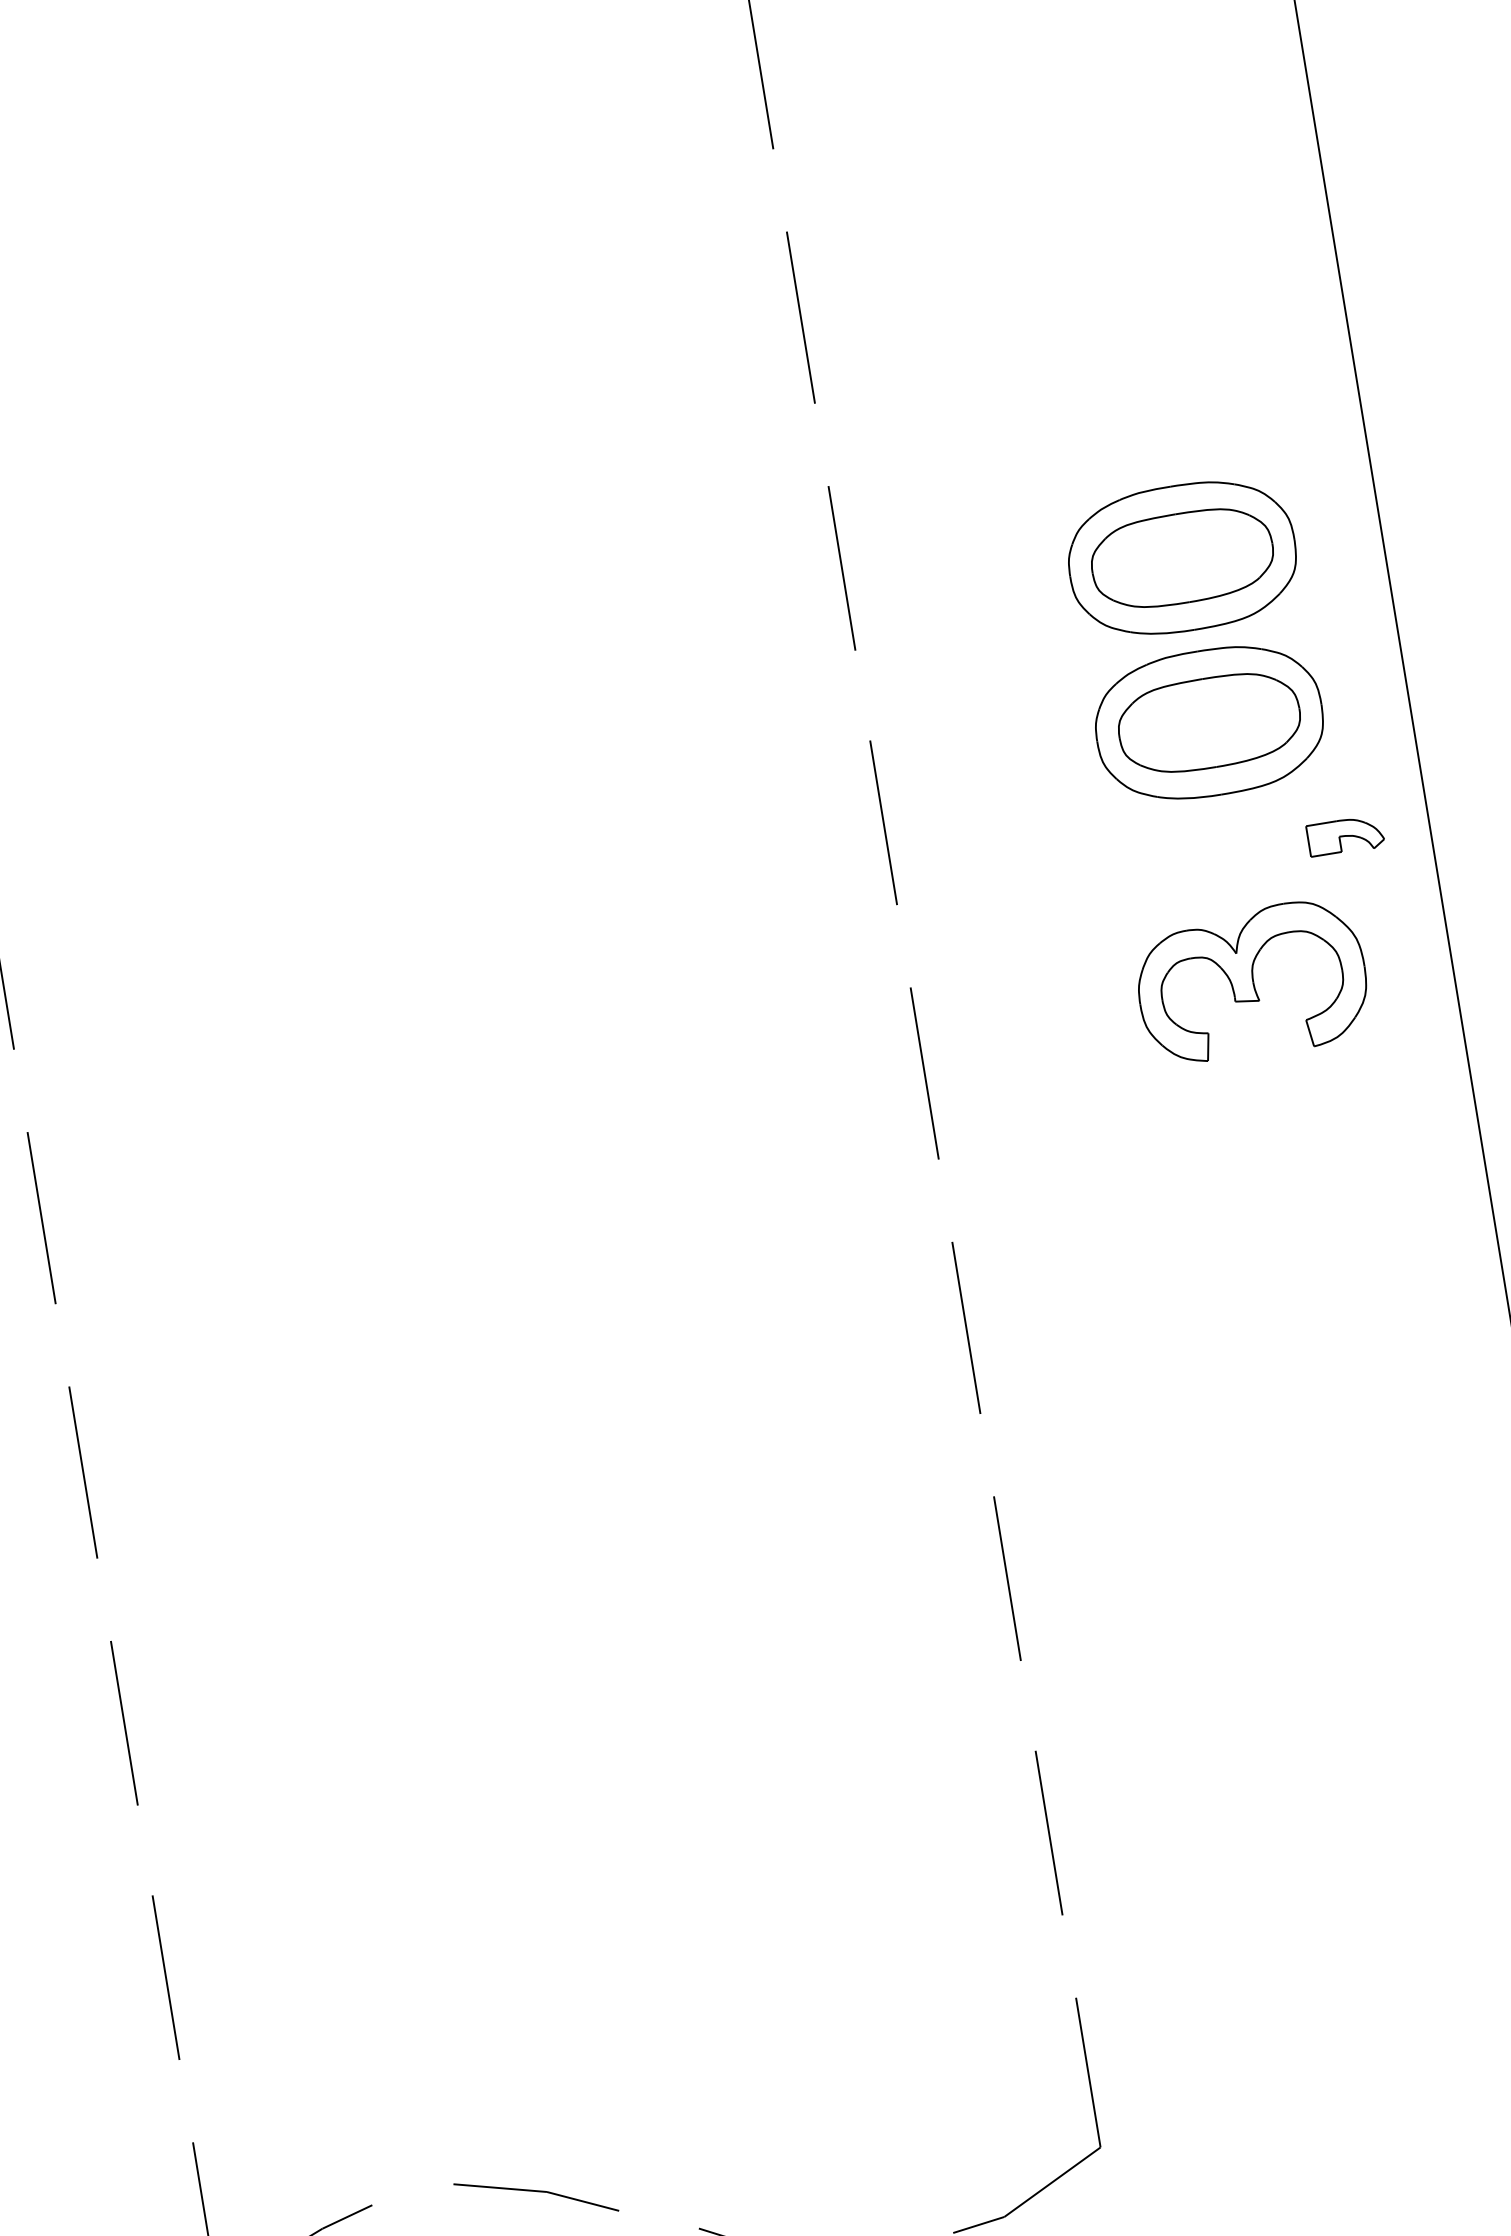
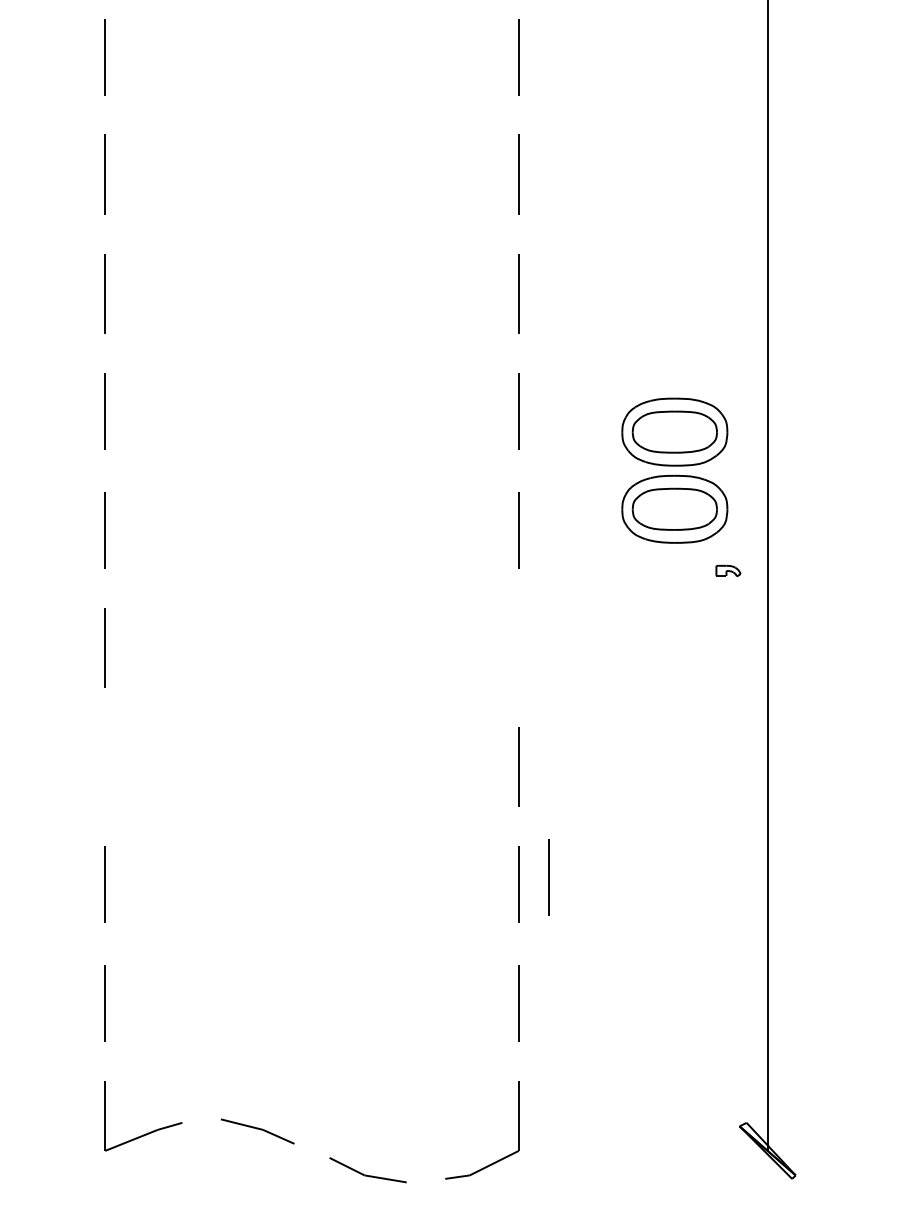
part: (1345, 834) -> (728, 570), size x0.7
part: (1251, 981) -> (674, 630), removed
line: (923, 1072) -> (518, 647), removed
line: (81, 1471) -> (104, 766), removed
line: (1068, 1553) -> (548, 877), added

